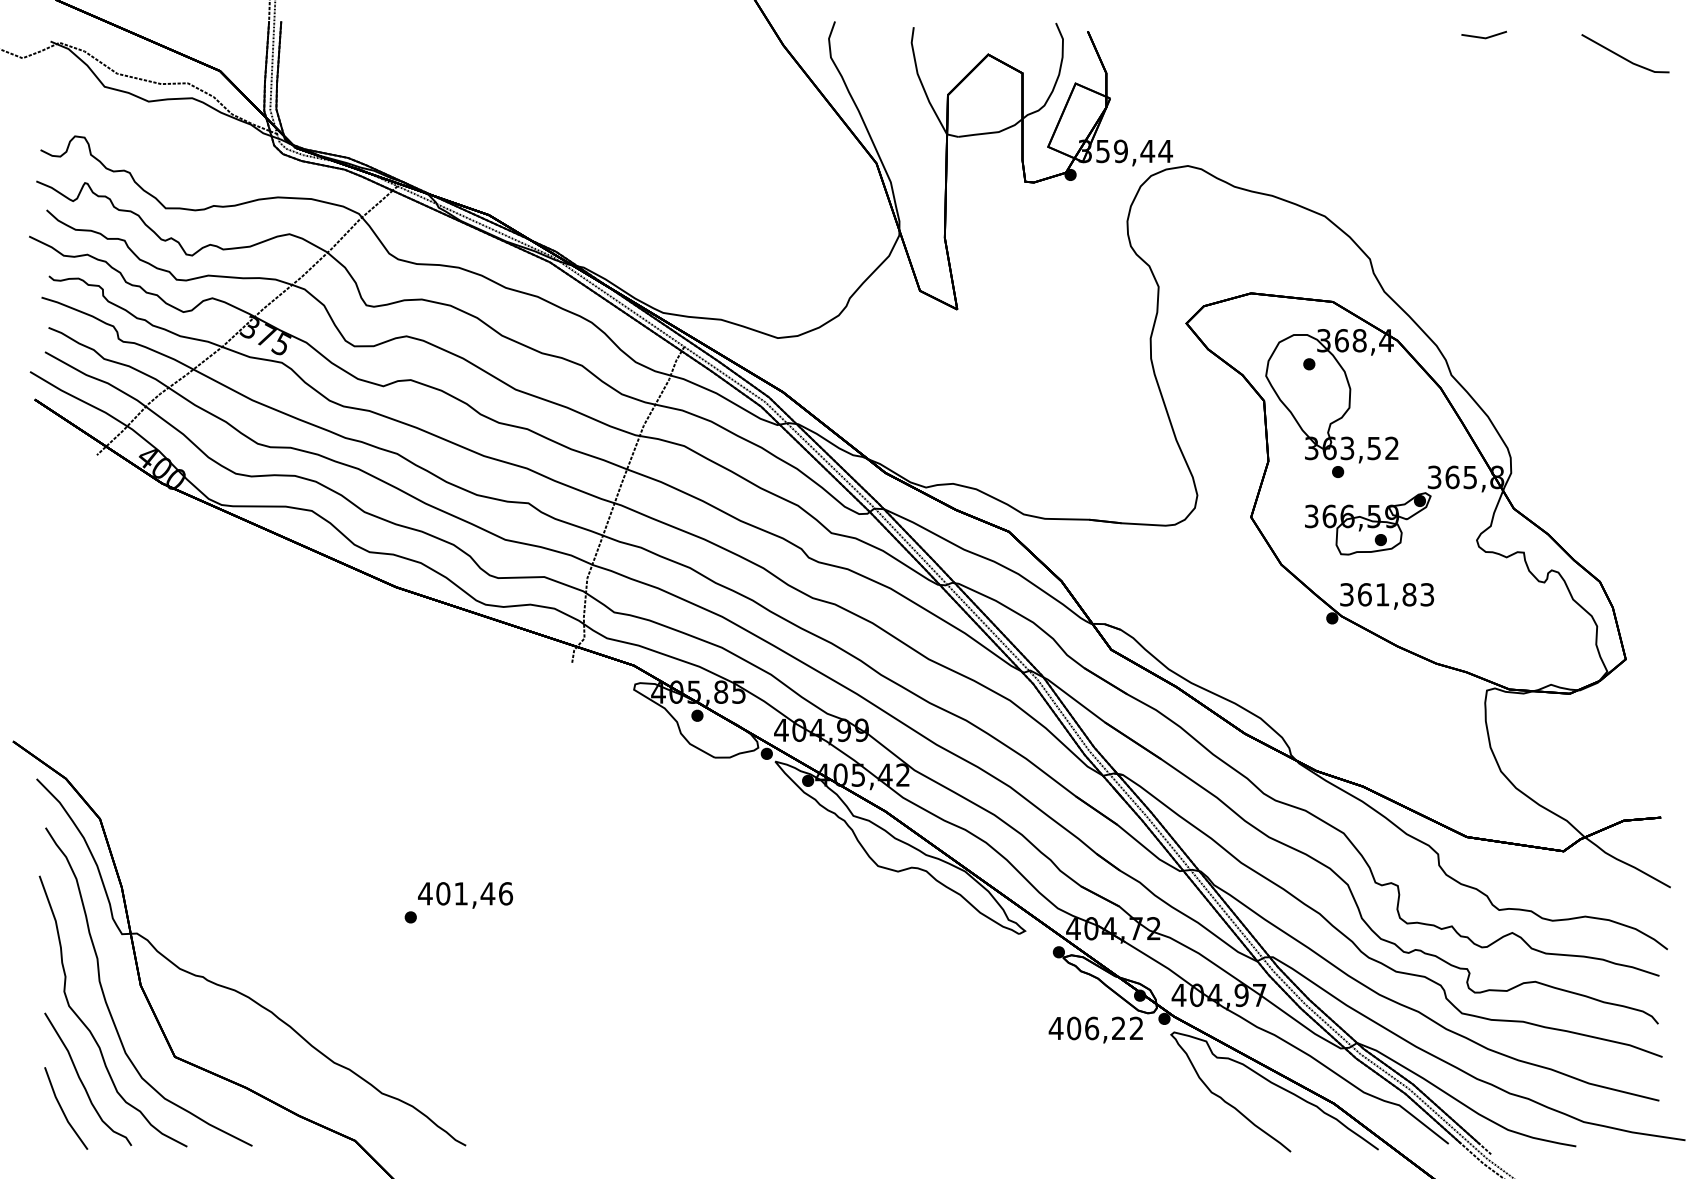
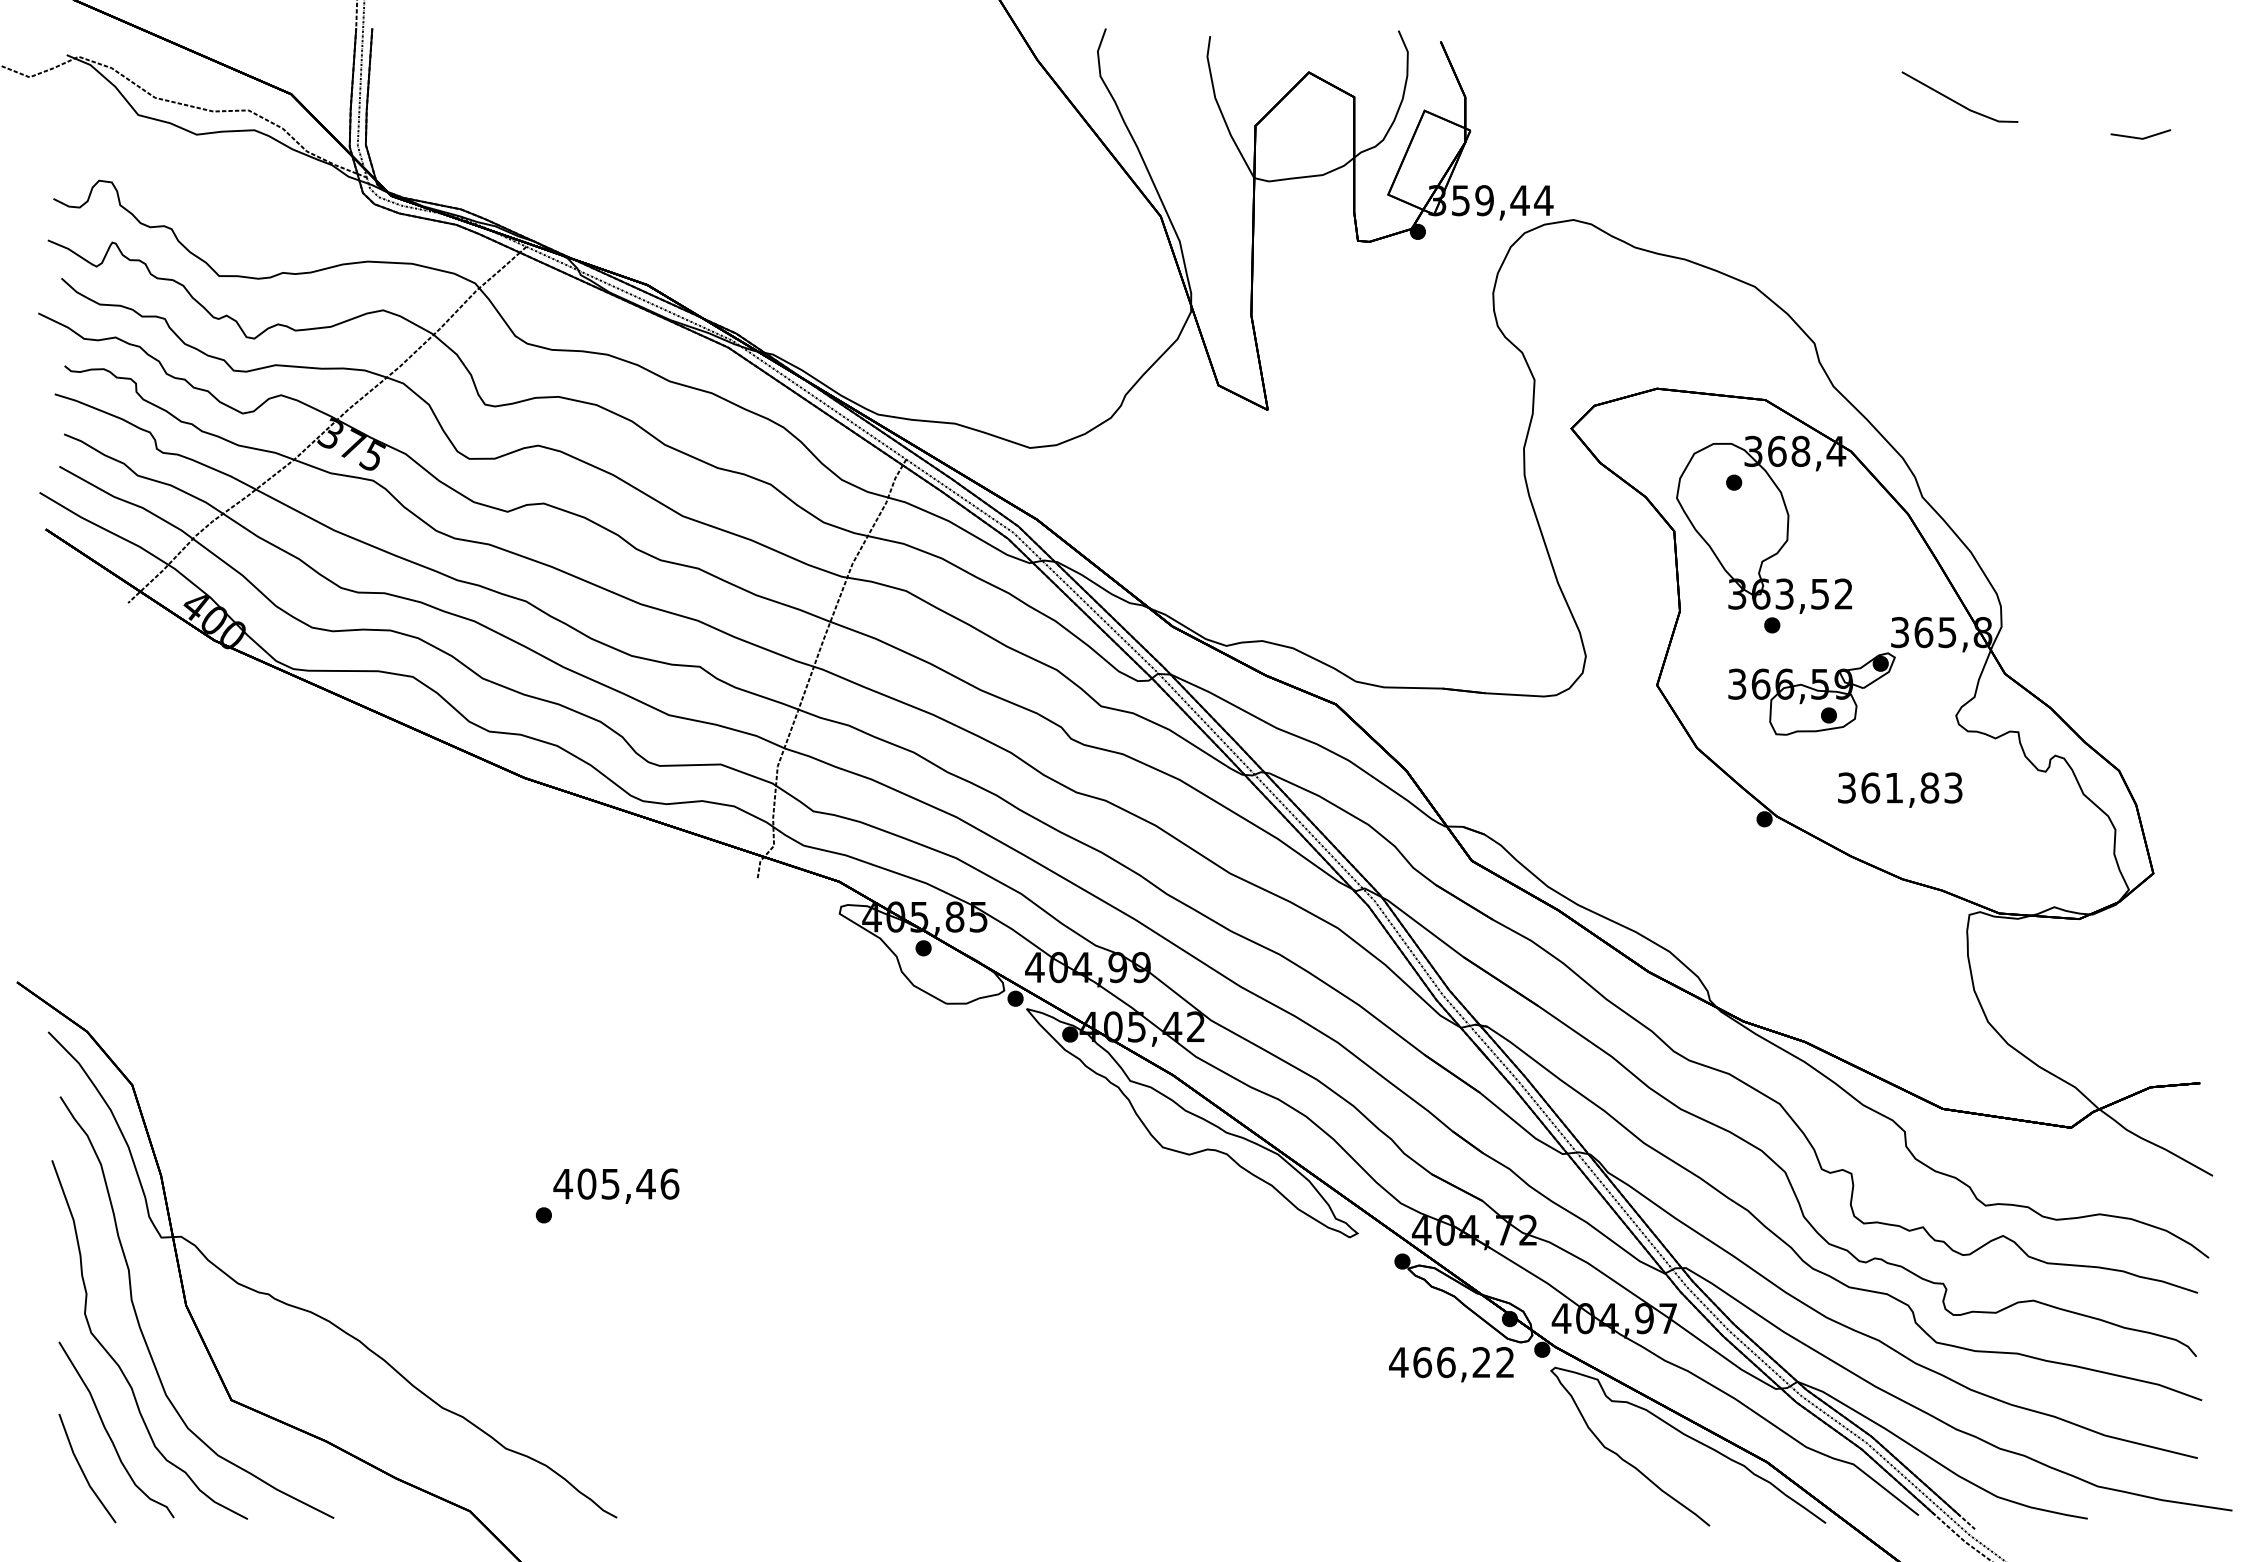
line: (1483, 37) -> (2140, 137), moved
line: (1622, 56) -> (1956, 101), moved
text: (1387, 595) -> (1900, 789), moved
text: (461, 894) -> (610, 1184), 401,46 -> 405,46
text: (1074, 1028) -> (1422, 1362), 406,22 -> 466,22

